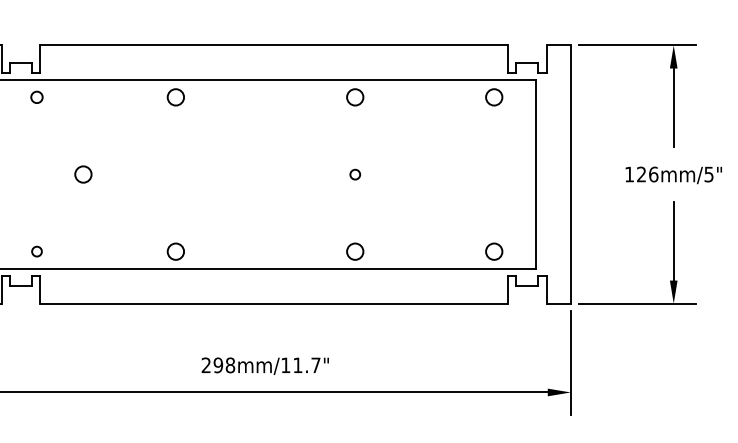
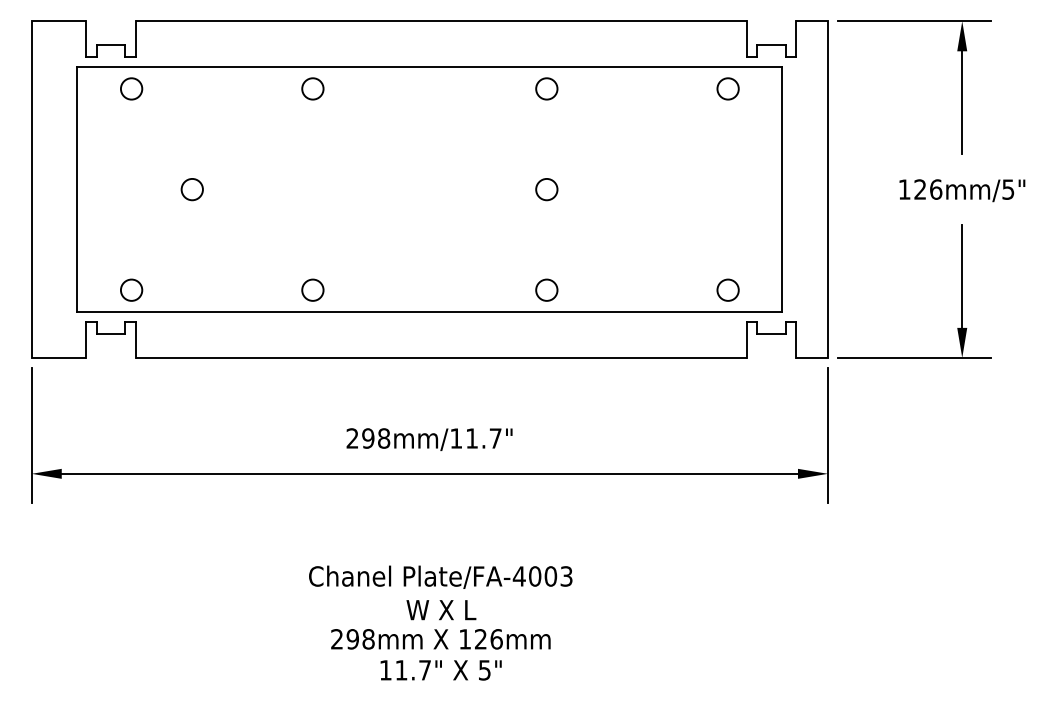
circle: (36, 97) -> (131, 88), size x1.43
circle: (354, 174) -> (546, 189), size x1.67
circle: (36, 251) -> (131, 289), size x1.67

